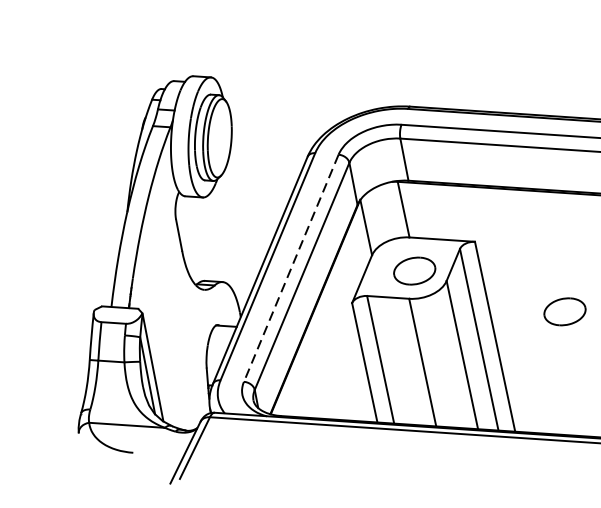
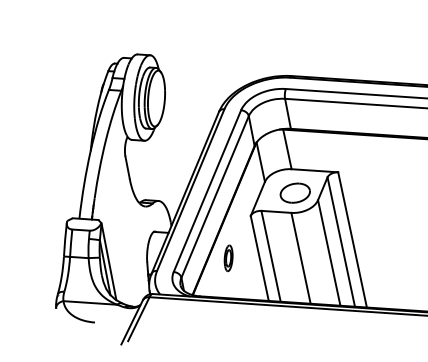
line: (291, 268) -> (207, 191), dashed -> solid
part: (563, 310) -> (401, 221), removed
part: (320, 362) -> (228, 258), added

